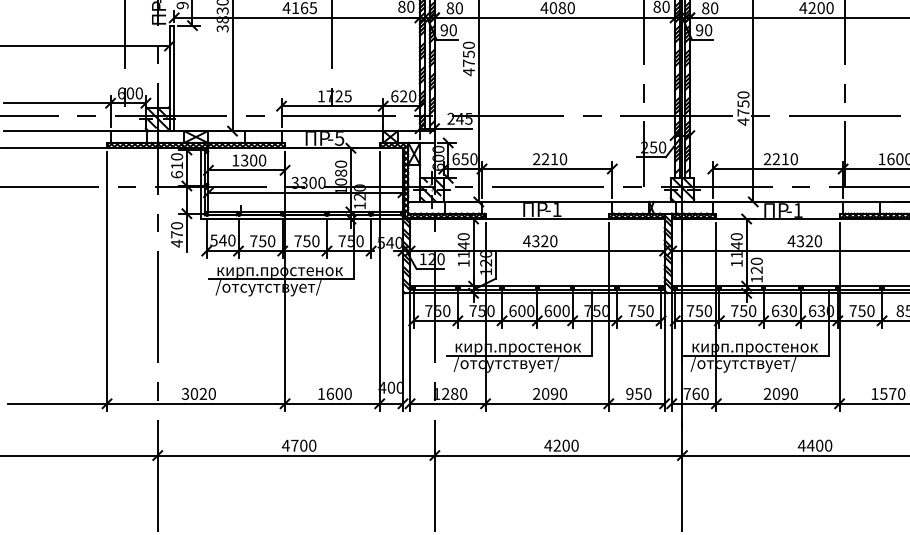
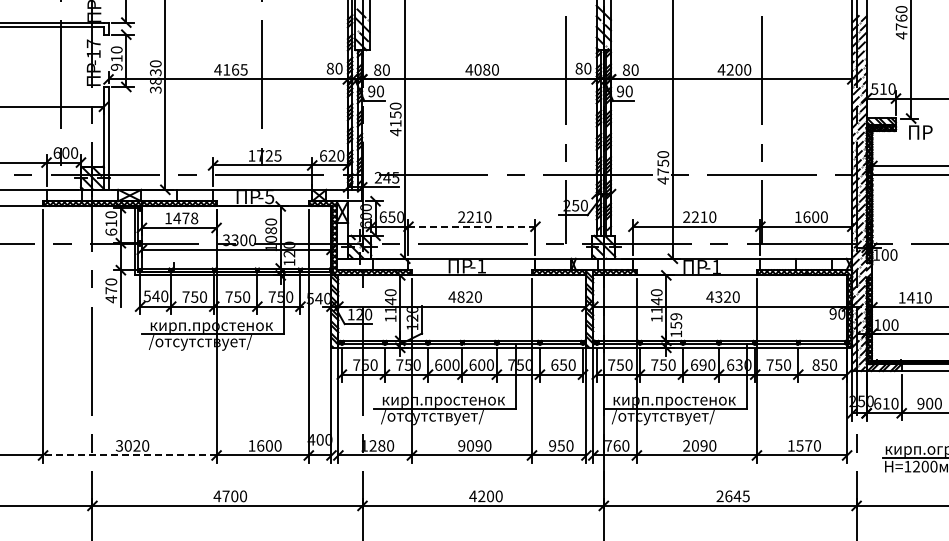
text: (468, 63) -> (395, 123), 4750 -> 4150
text: (253, 160) -> (185, 218), 1300 -> 1478
line: (547, 168) -> (472, 226), solid -> dashed
text: (535, 240) -> (460, 296), 4320 -> 4820
text: (757, 266) -> (676, 321), 120 -> 159
text: (631, 310) -> (554, 364), 750 -> 650
text: (783, 310) -> (702, 364), 630 -> 690
text: (536, 393) -> (461, 445), 2090 -> 9090
line: (195, 403) -> (129, 455), solid -> dashed
text: (814, 445) -> (732, 496), 4400 -> 2645

